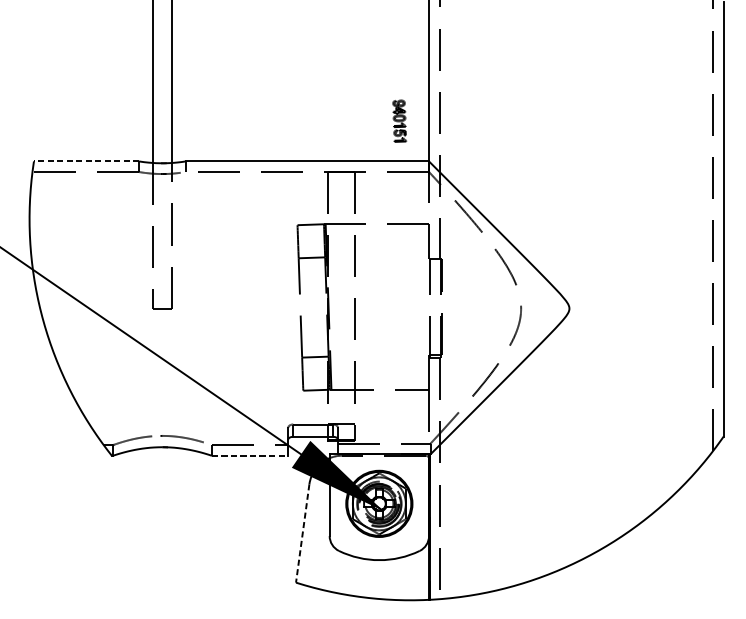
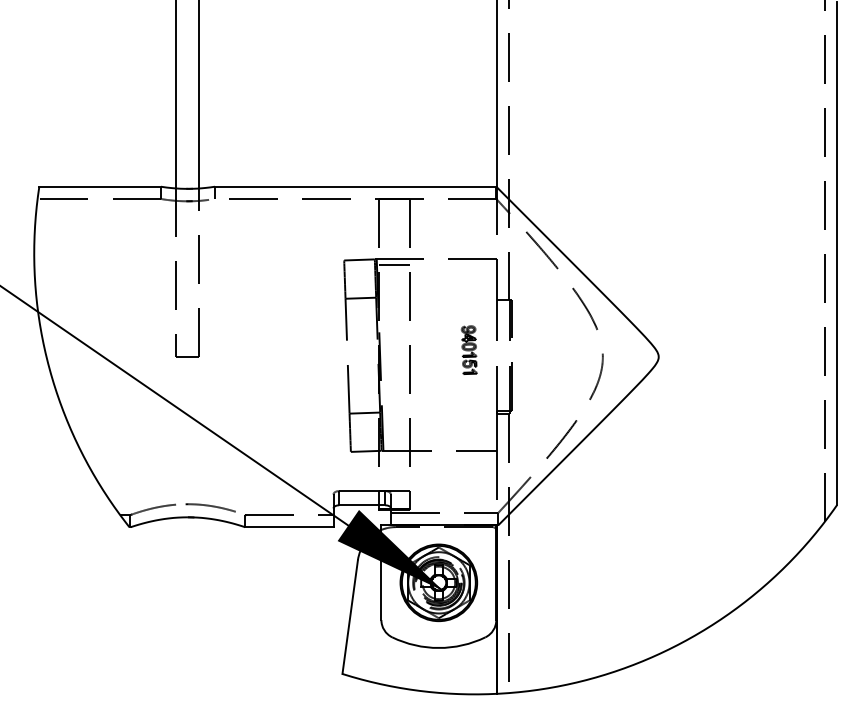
part: (398, 120) -> (468, 349), moved
line: (86, 161) -> (100, 186), dashed -> solid
line: (341, 228) -> (394, 264), added
line: (250, 456) -> (289, 527), dashed -> solid
line: (302, 533) -> (350, 617), dashed -> solid

